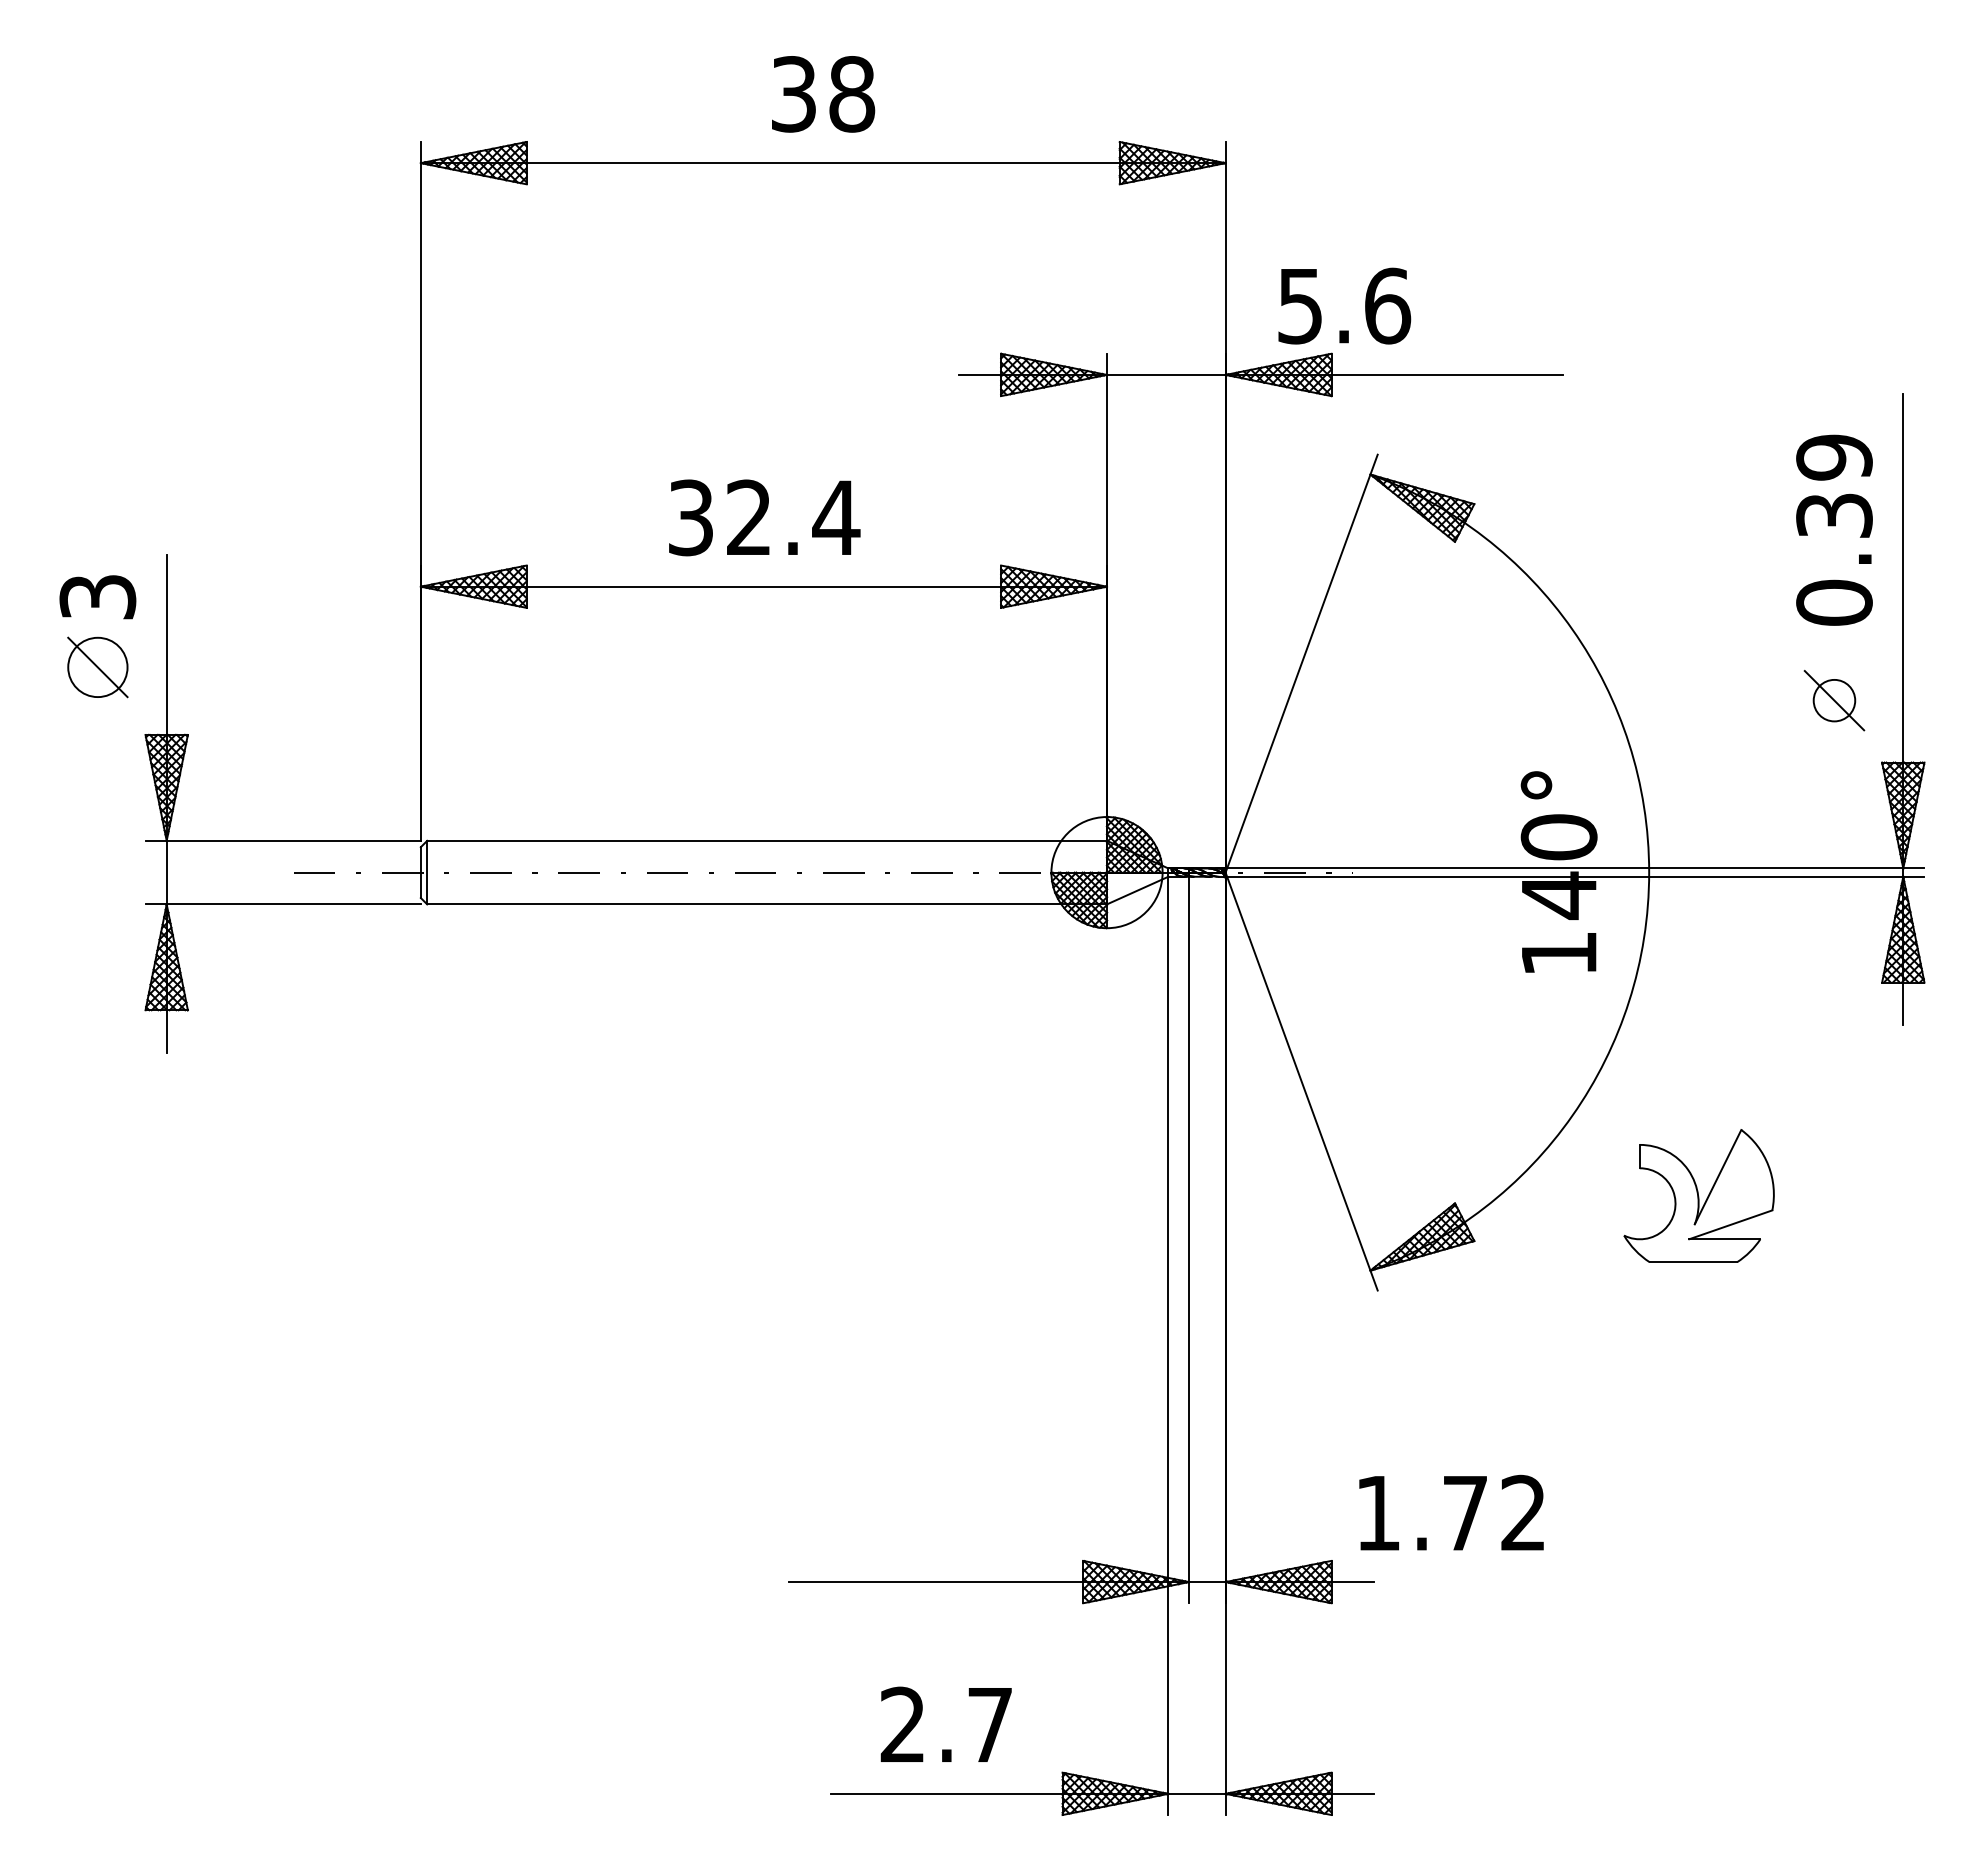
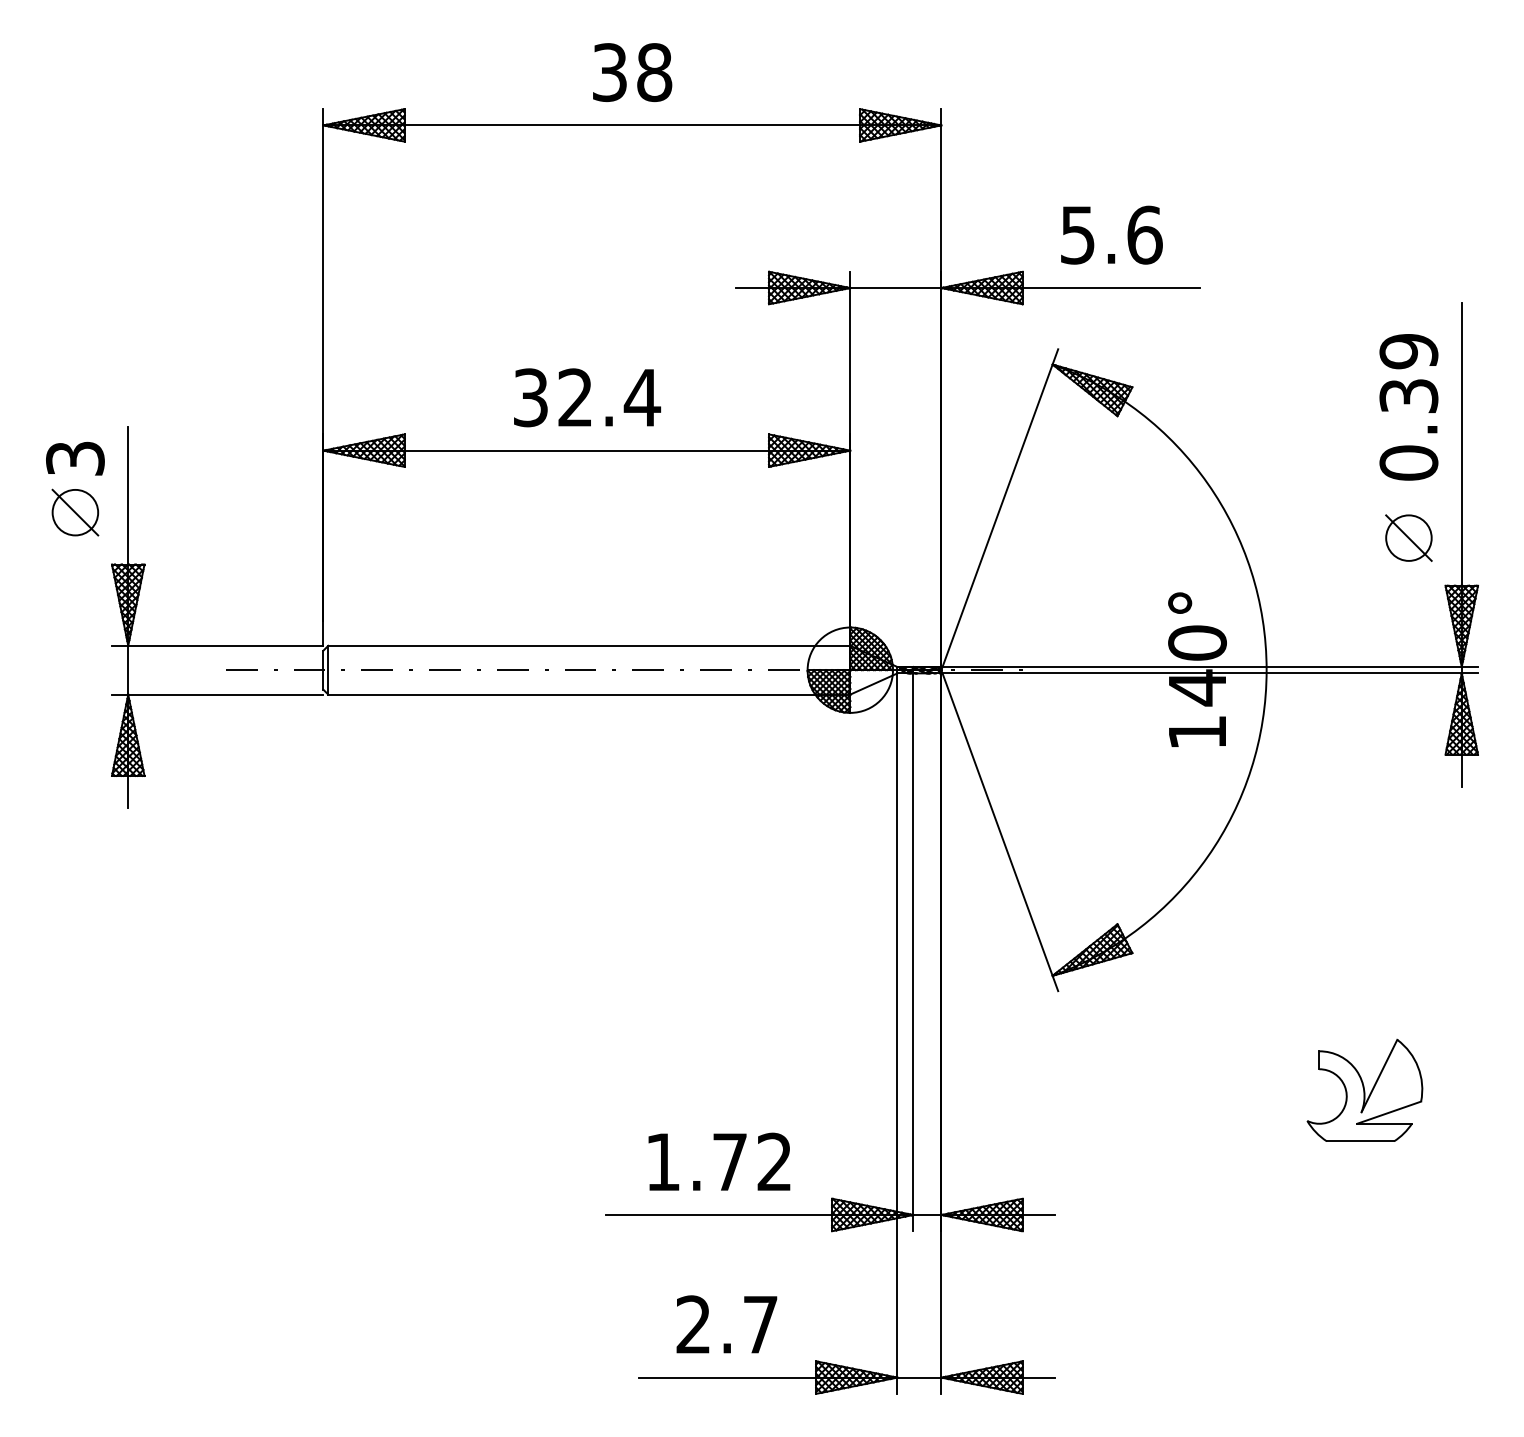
text: (1344, 305) -> (1111, 234), moved
circle: (1834, 700) -> (1408, 538), size x1.43
part: (1698, 1195) -> (1364, 1090), moved
text: (1451, 1512) -> (719, 1161), moved

